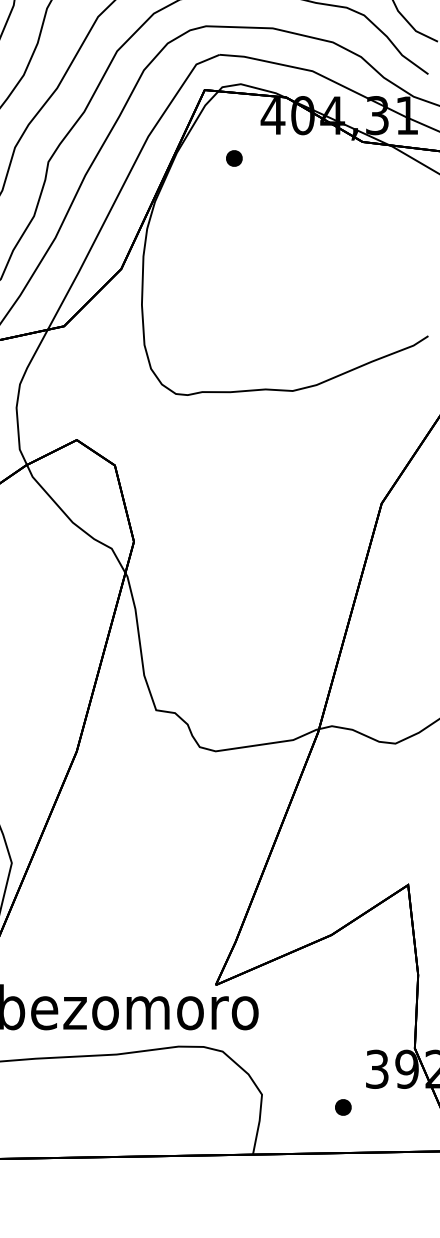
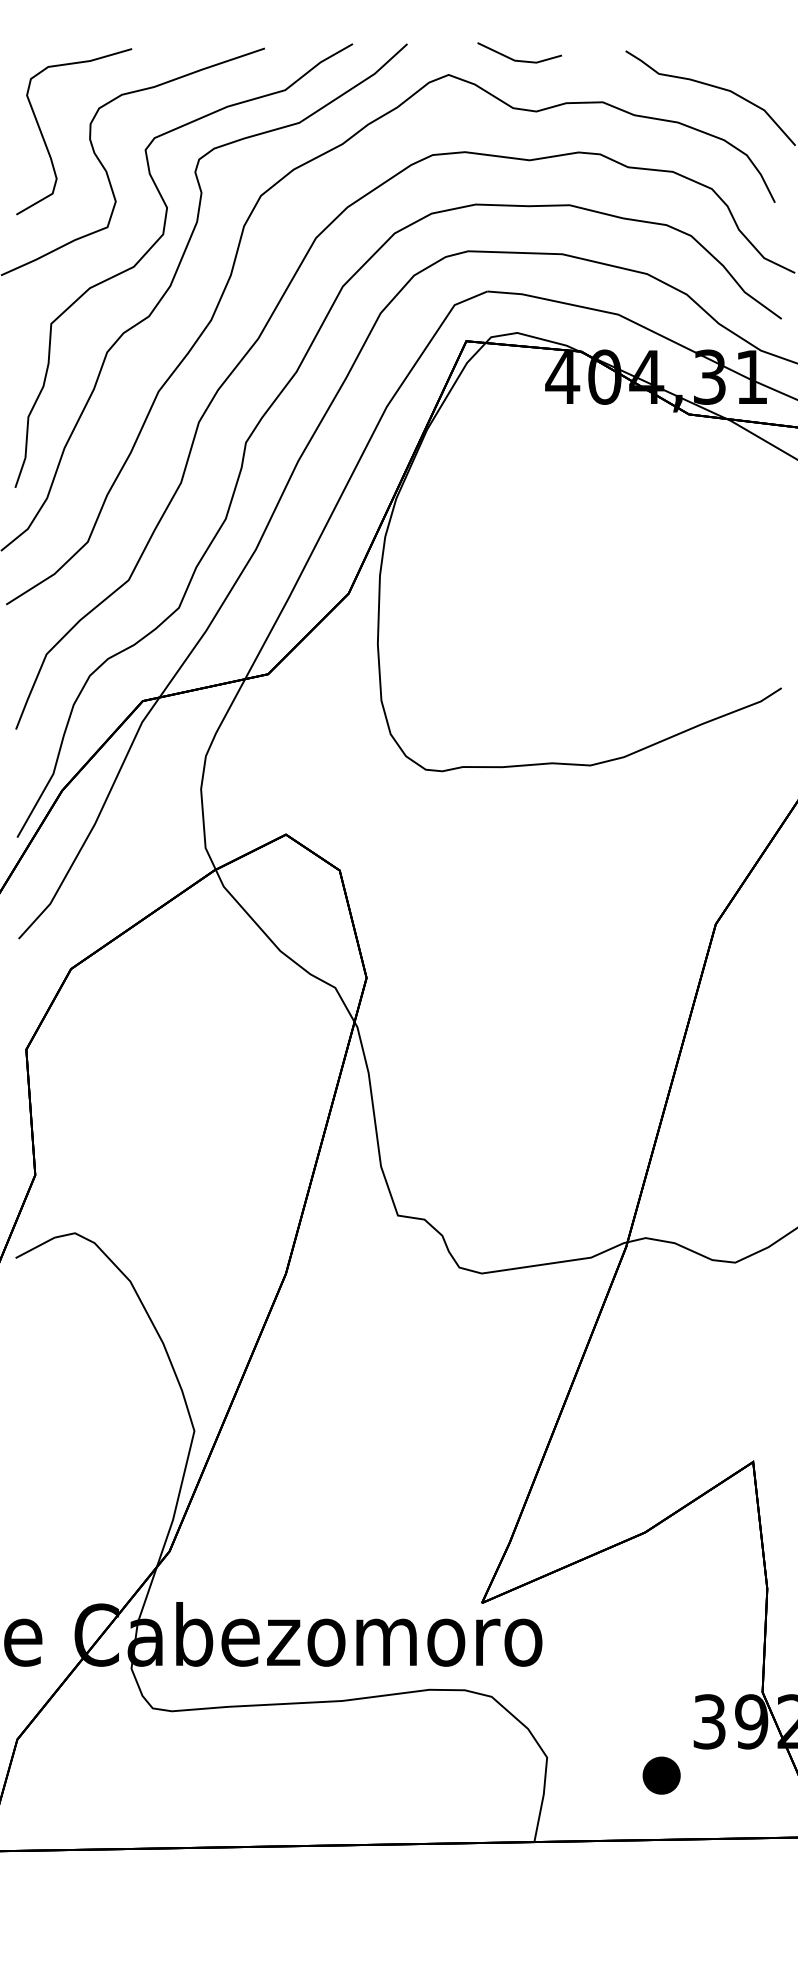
part: (233, 158) -> (507, 437), removed
part: (343, 1107) -> (661, 1775), size x1.6

